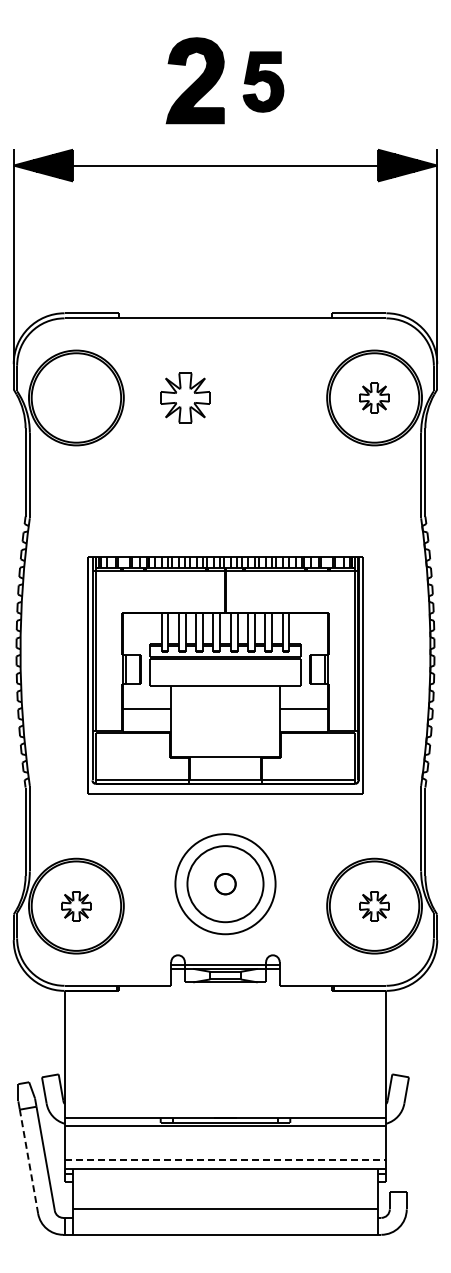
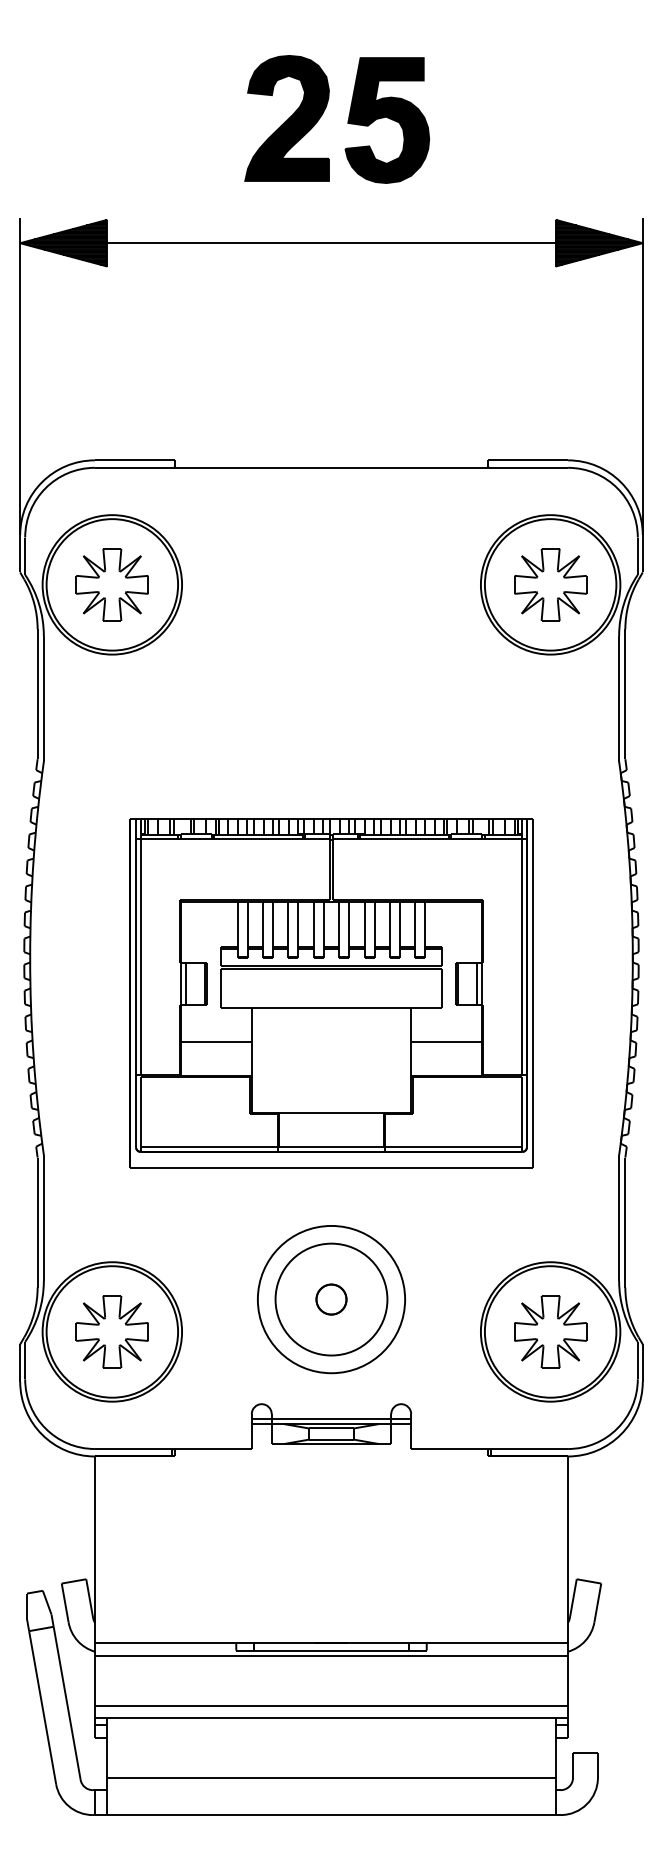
part: (263, 81) -> (387, 119), size x1.43
part: (185, 397) -> (112, 584), moved
part: (374, 397) -> (550, 584), size x1.67
part: (76, 906) -> (112, 1332), size x1.67
part: (374, 906) -> (550, 1332), size x1.67
line: (225, 1160) -> (331, 1705), dashed -> solid
line: (29, 1161) -> (43, 1707), dashed -> solid

